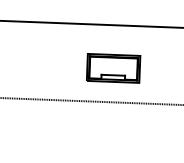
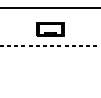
part: (113, 68) -> (50, 29), moved

